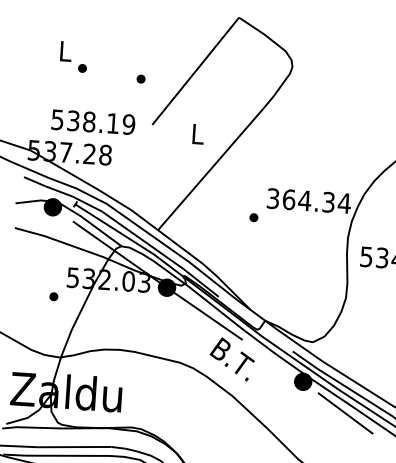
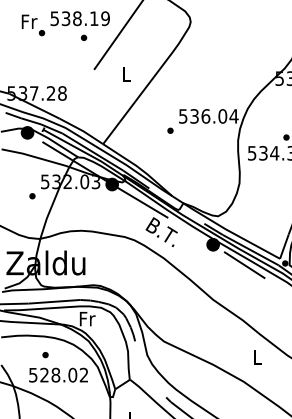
text: (66, 50) -> (29, 21), L -> Fr
text: (92, 121) -> (79, 18), moved
text: (301, 200) -> (203, 116), 364.34 -> 536.04

